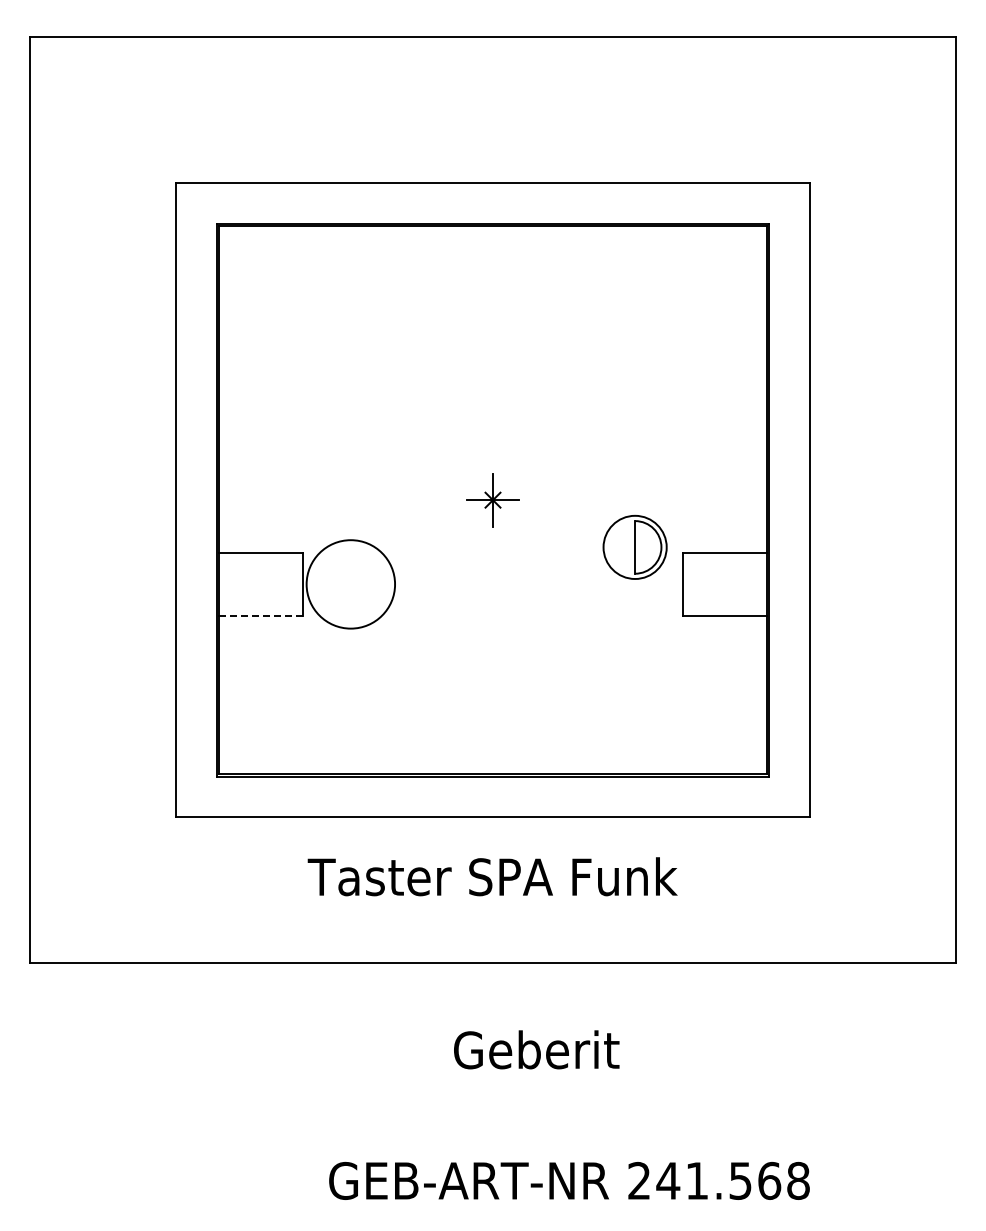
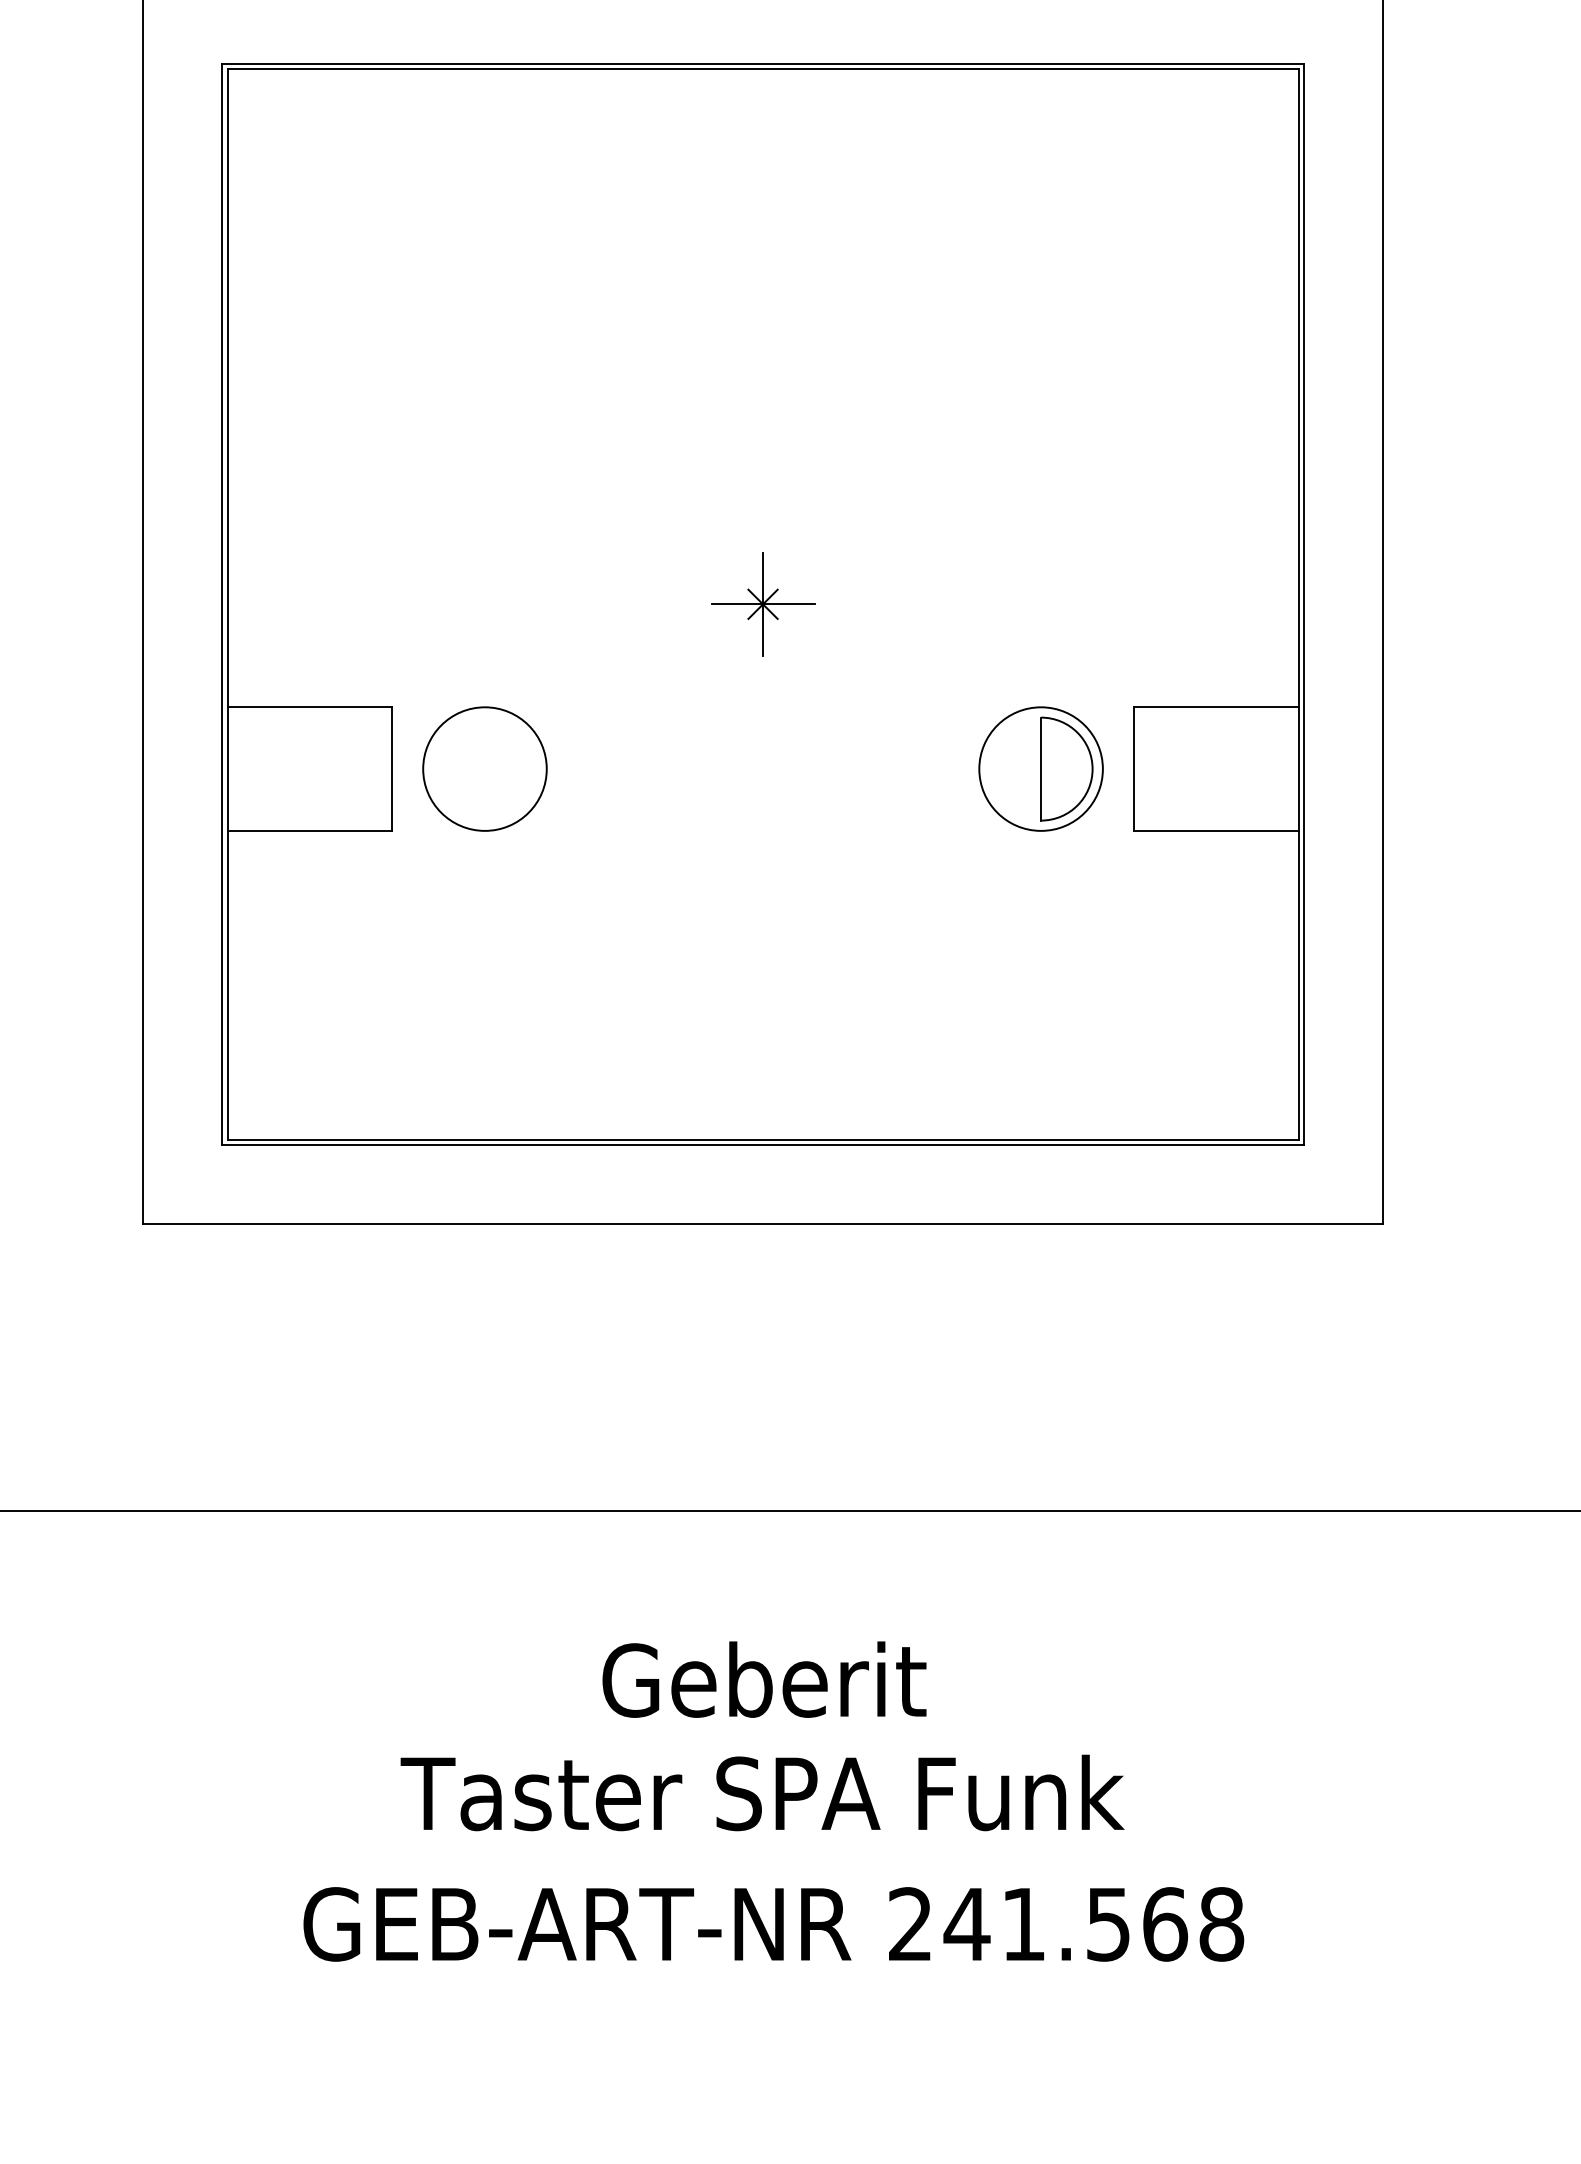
part: (634, 546) -> (1039, 767), moved
circle: (350, 583) -> (484, 767), size x0.71
line: (261, 616) -> (310, 831), dashed -> solid
text: (492, 876) -> (762, 1792), moved
text: (536, 1049) -> (764, 1678), moved
text: (569, 1180) -> (773, 1923), moved

